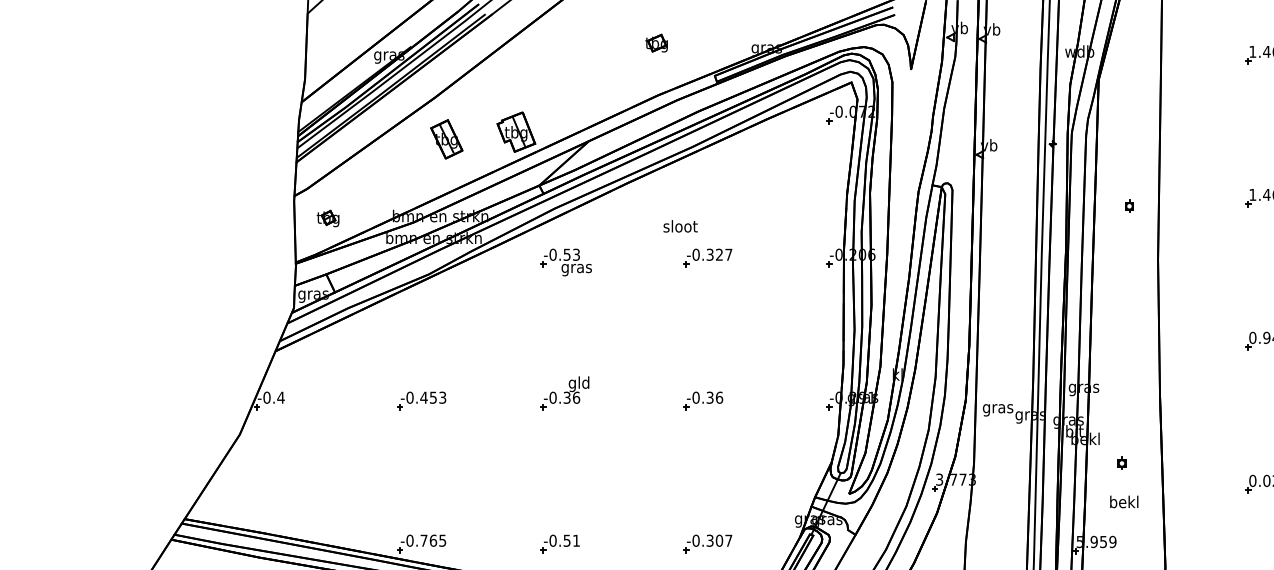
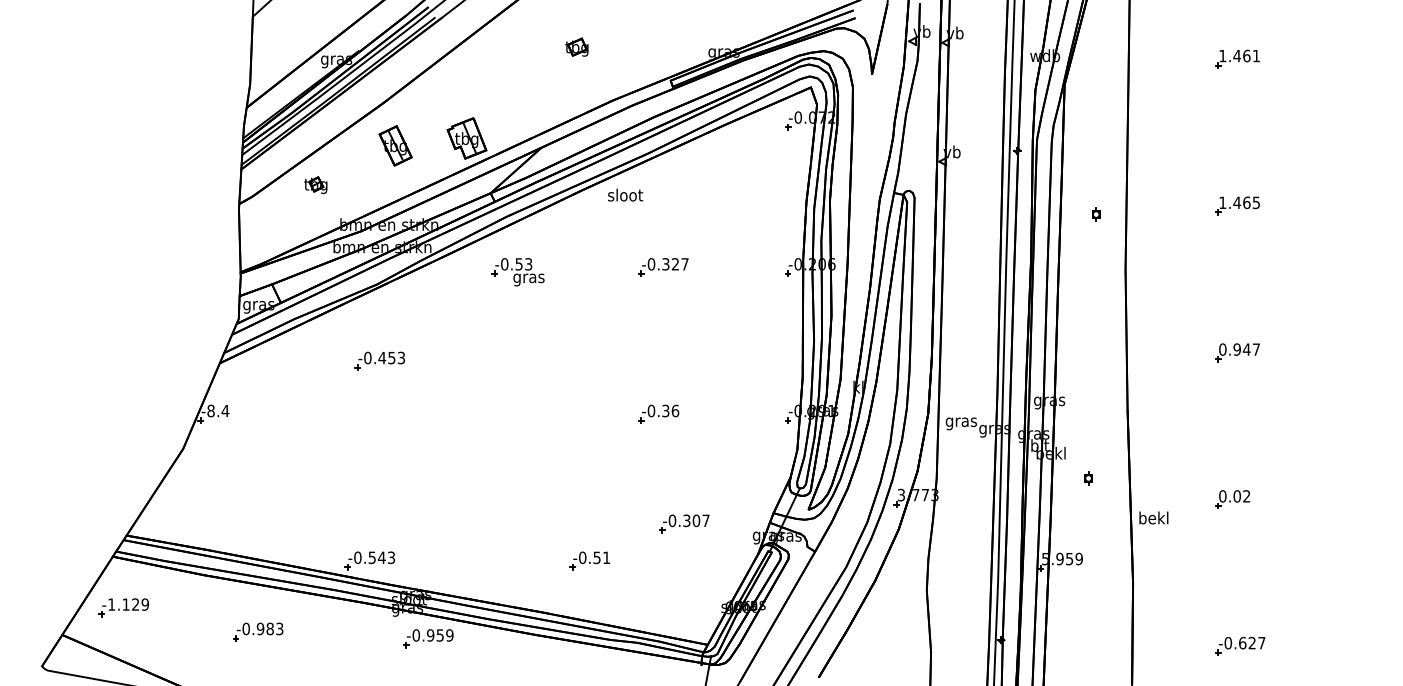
part: (656, 42) -> (576, 46), moved
part: (327, 217) -> (315, 184), moved
text: (680, 225) -> (625, 194), moved
part: (564, 393) -> (516, 406), removed
text: (266, 397) -> (210, 410), -0.4 -> -8.4
part: (421, 400) -> (379, 360), moved
text: (1123, 501) -> (1153, 517), moved
text: (433, 540) -> (381, 557), -0.765 -> -0.543
part: (559, 543) -> (589, 560), moved
part: (707, 543) -> (684, 523), moved

